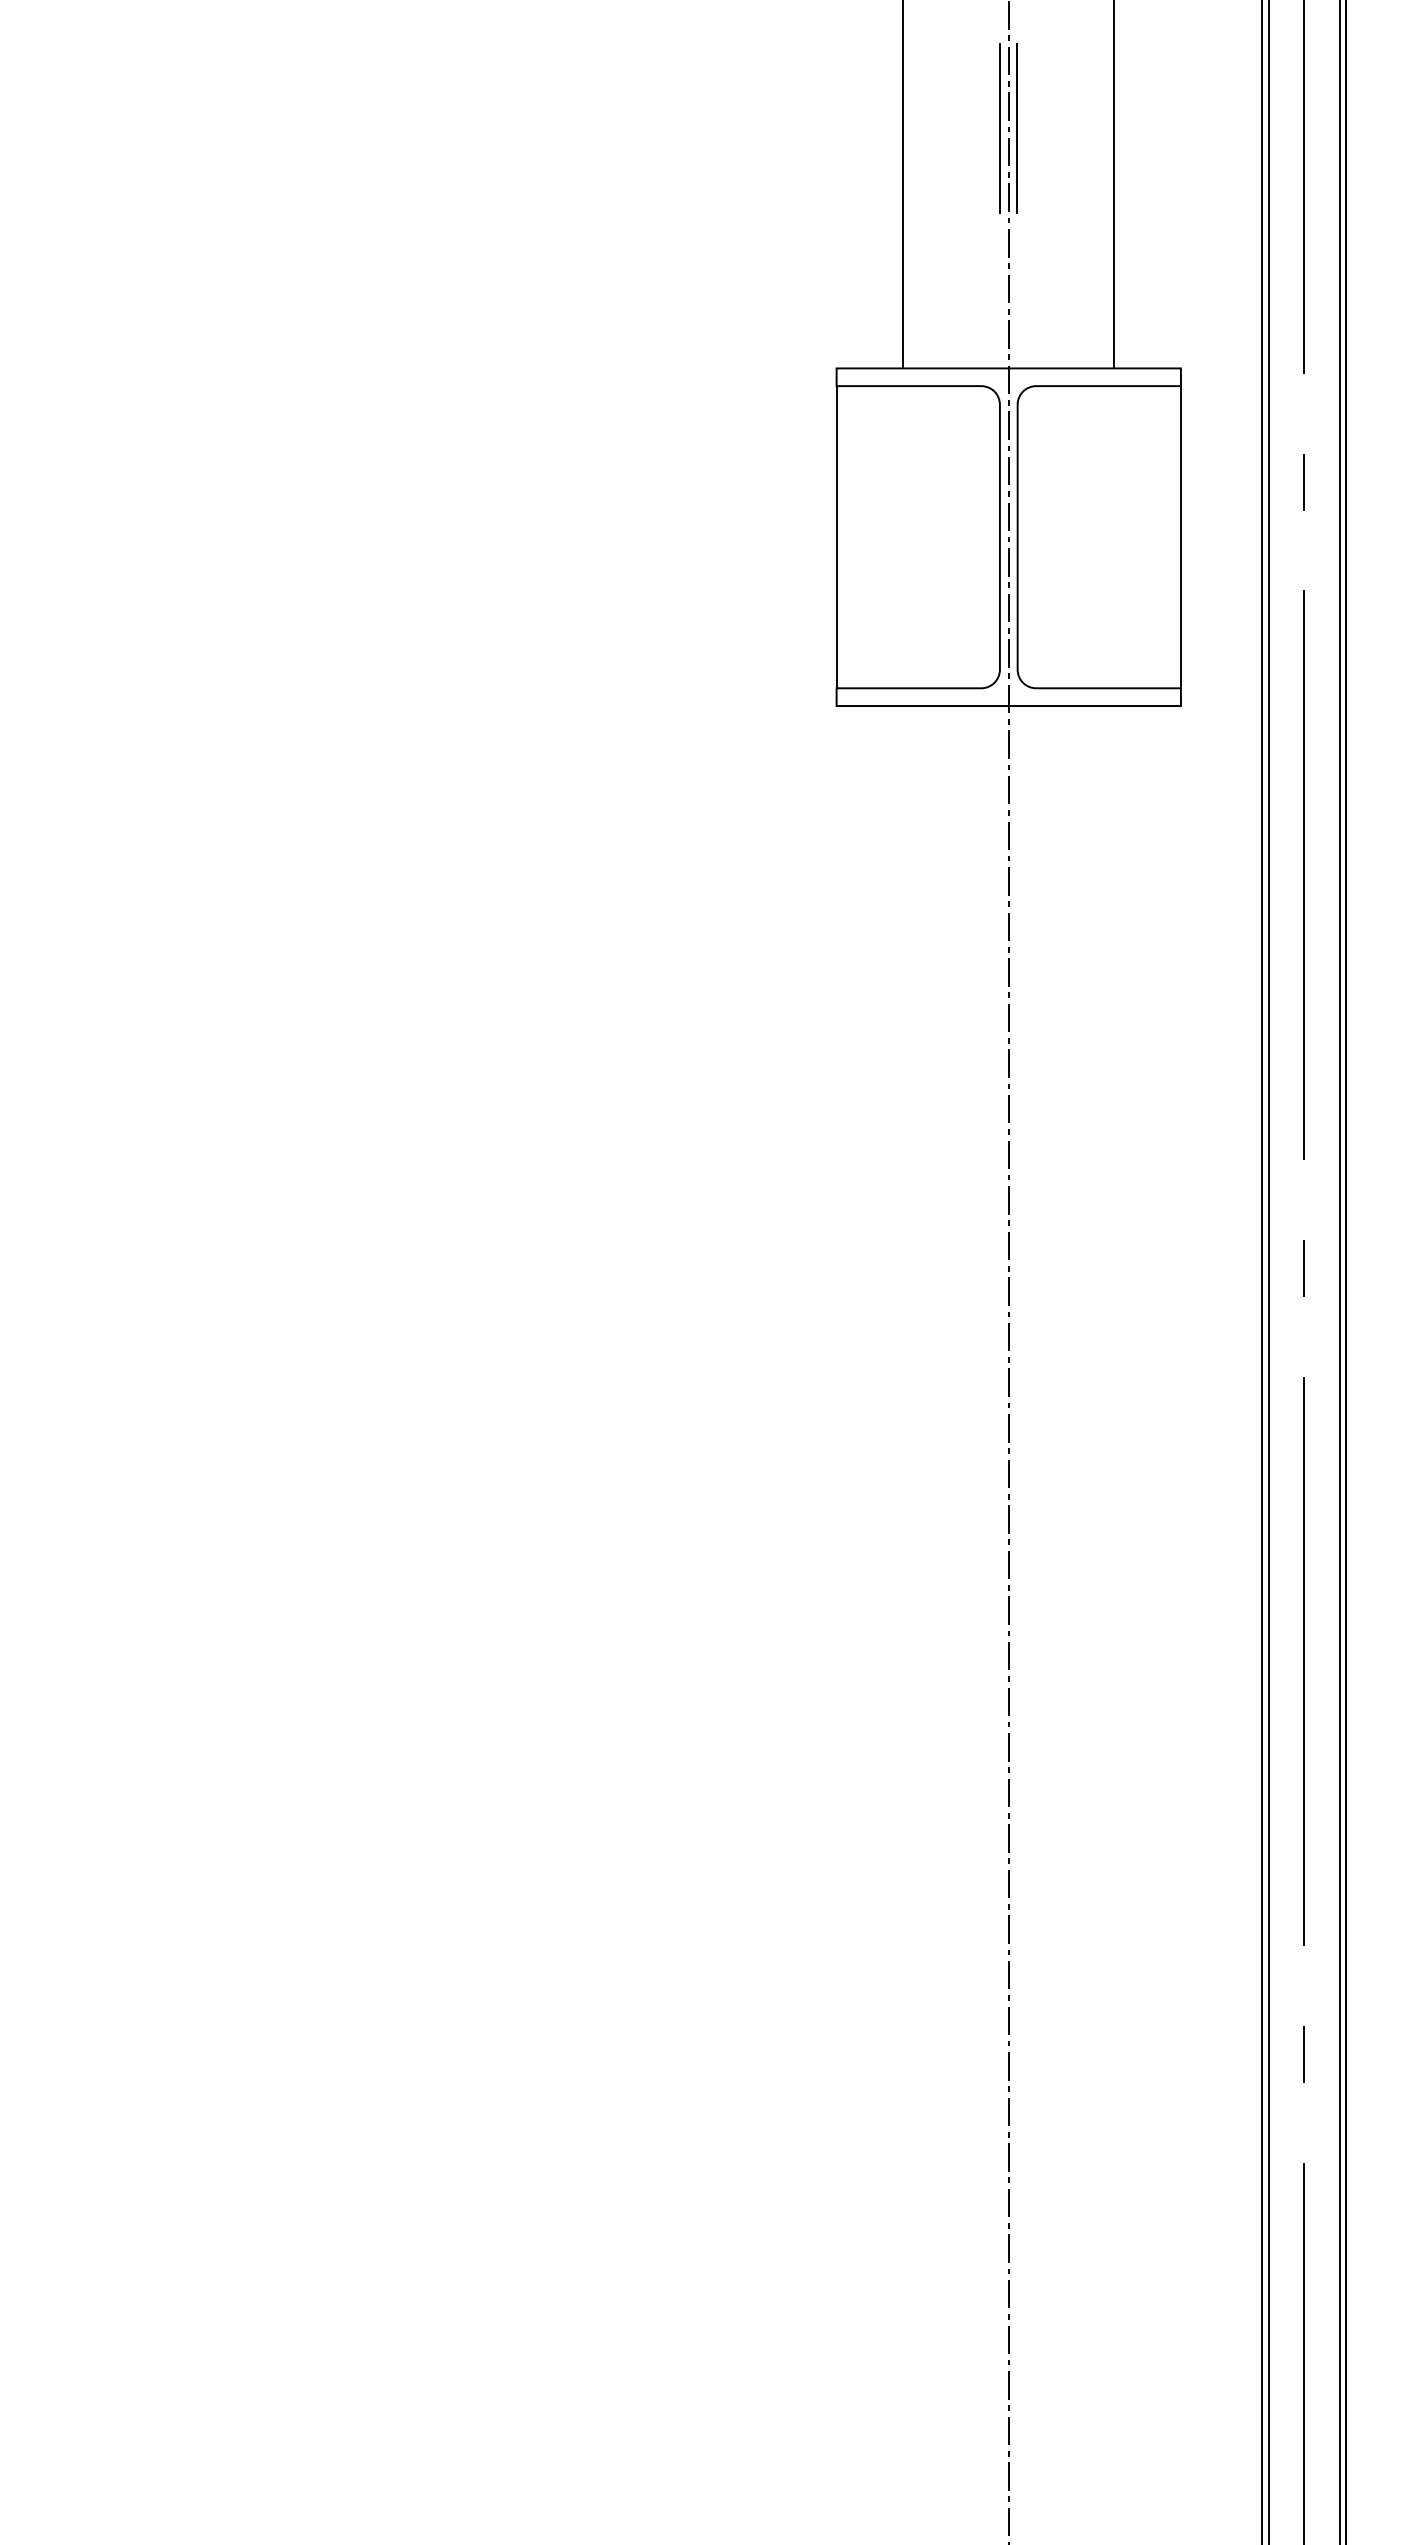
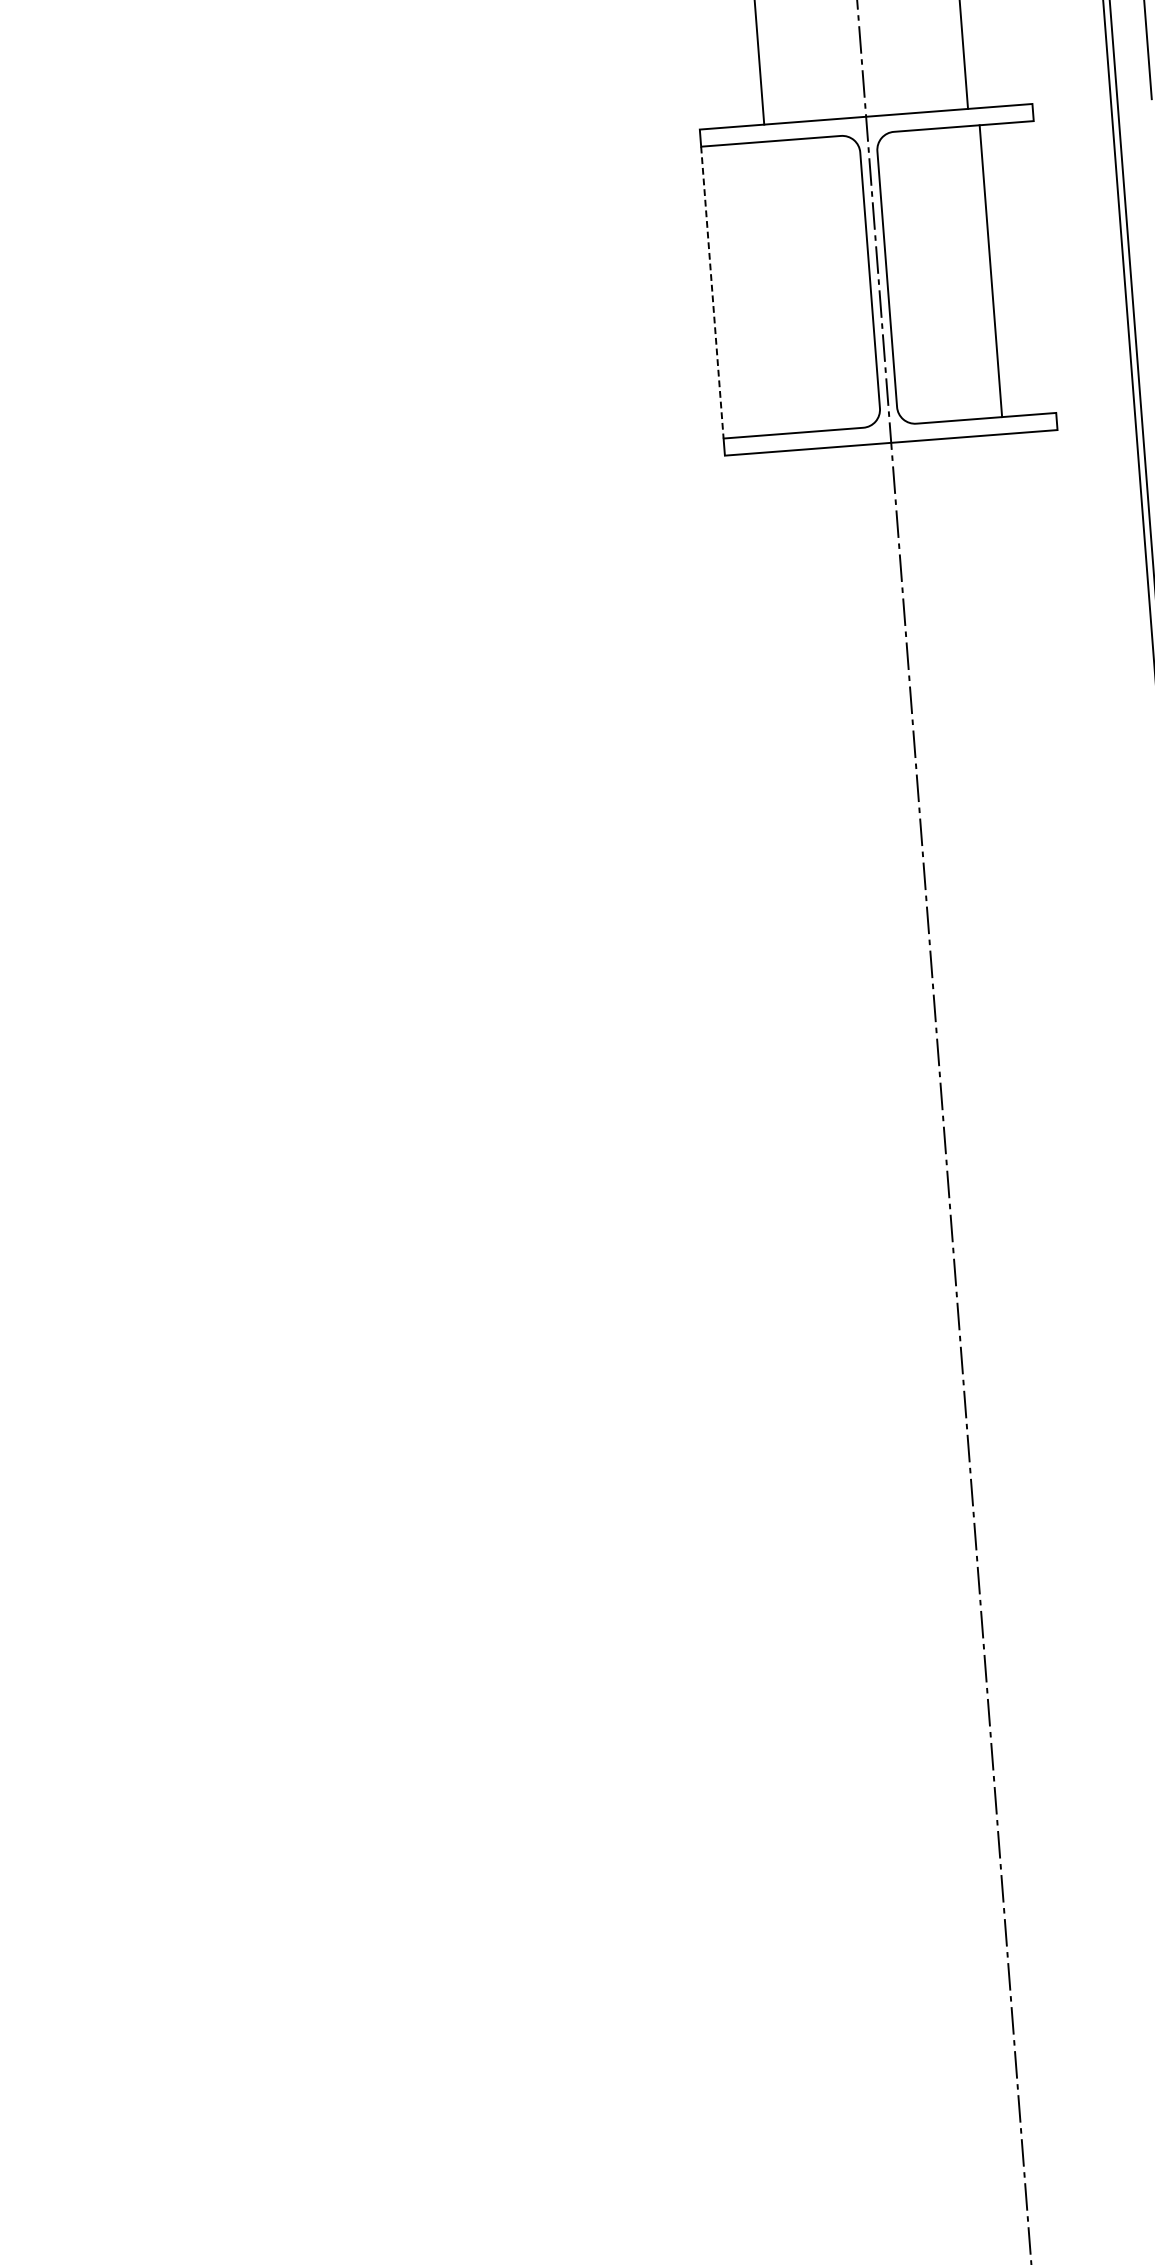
line: (836, 537) -> (712, 292), solid -> dashed
line: (1180, 537) -> (990, 271), moved

